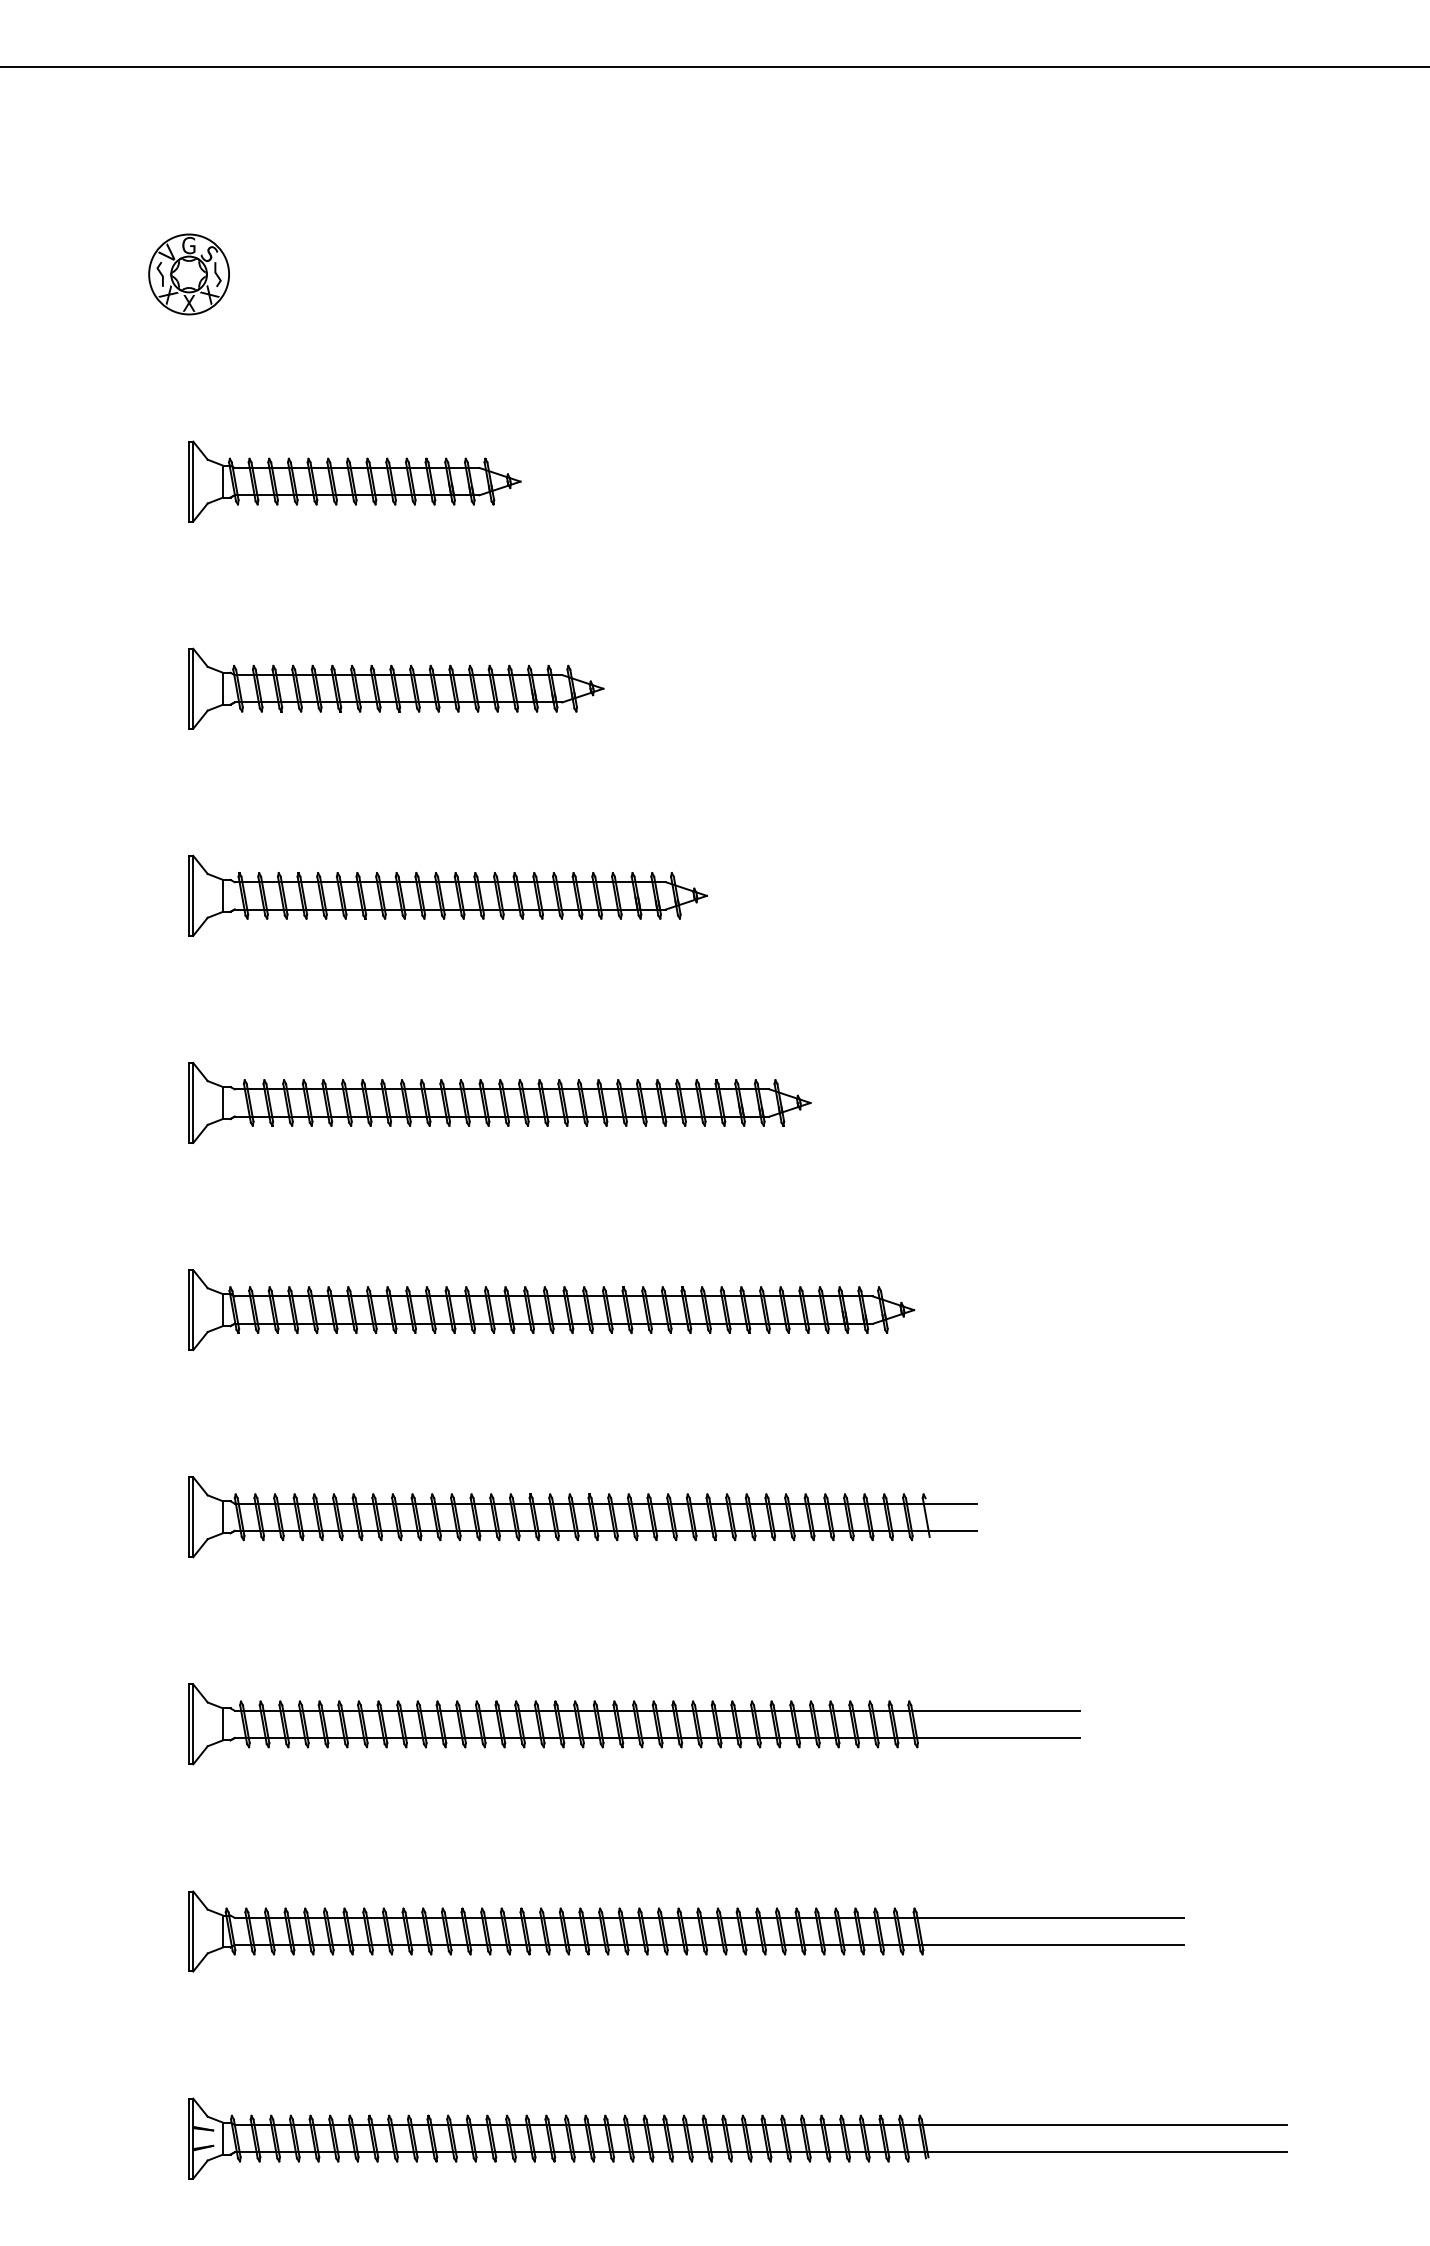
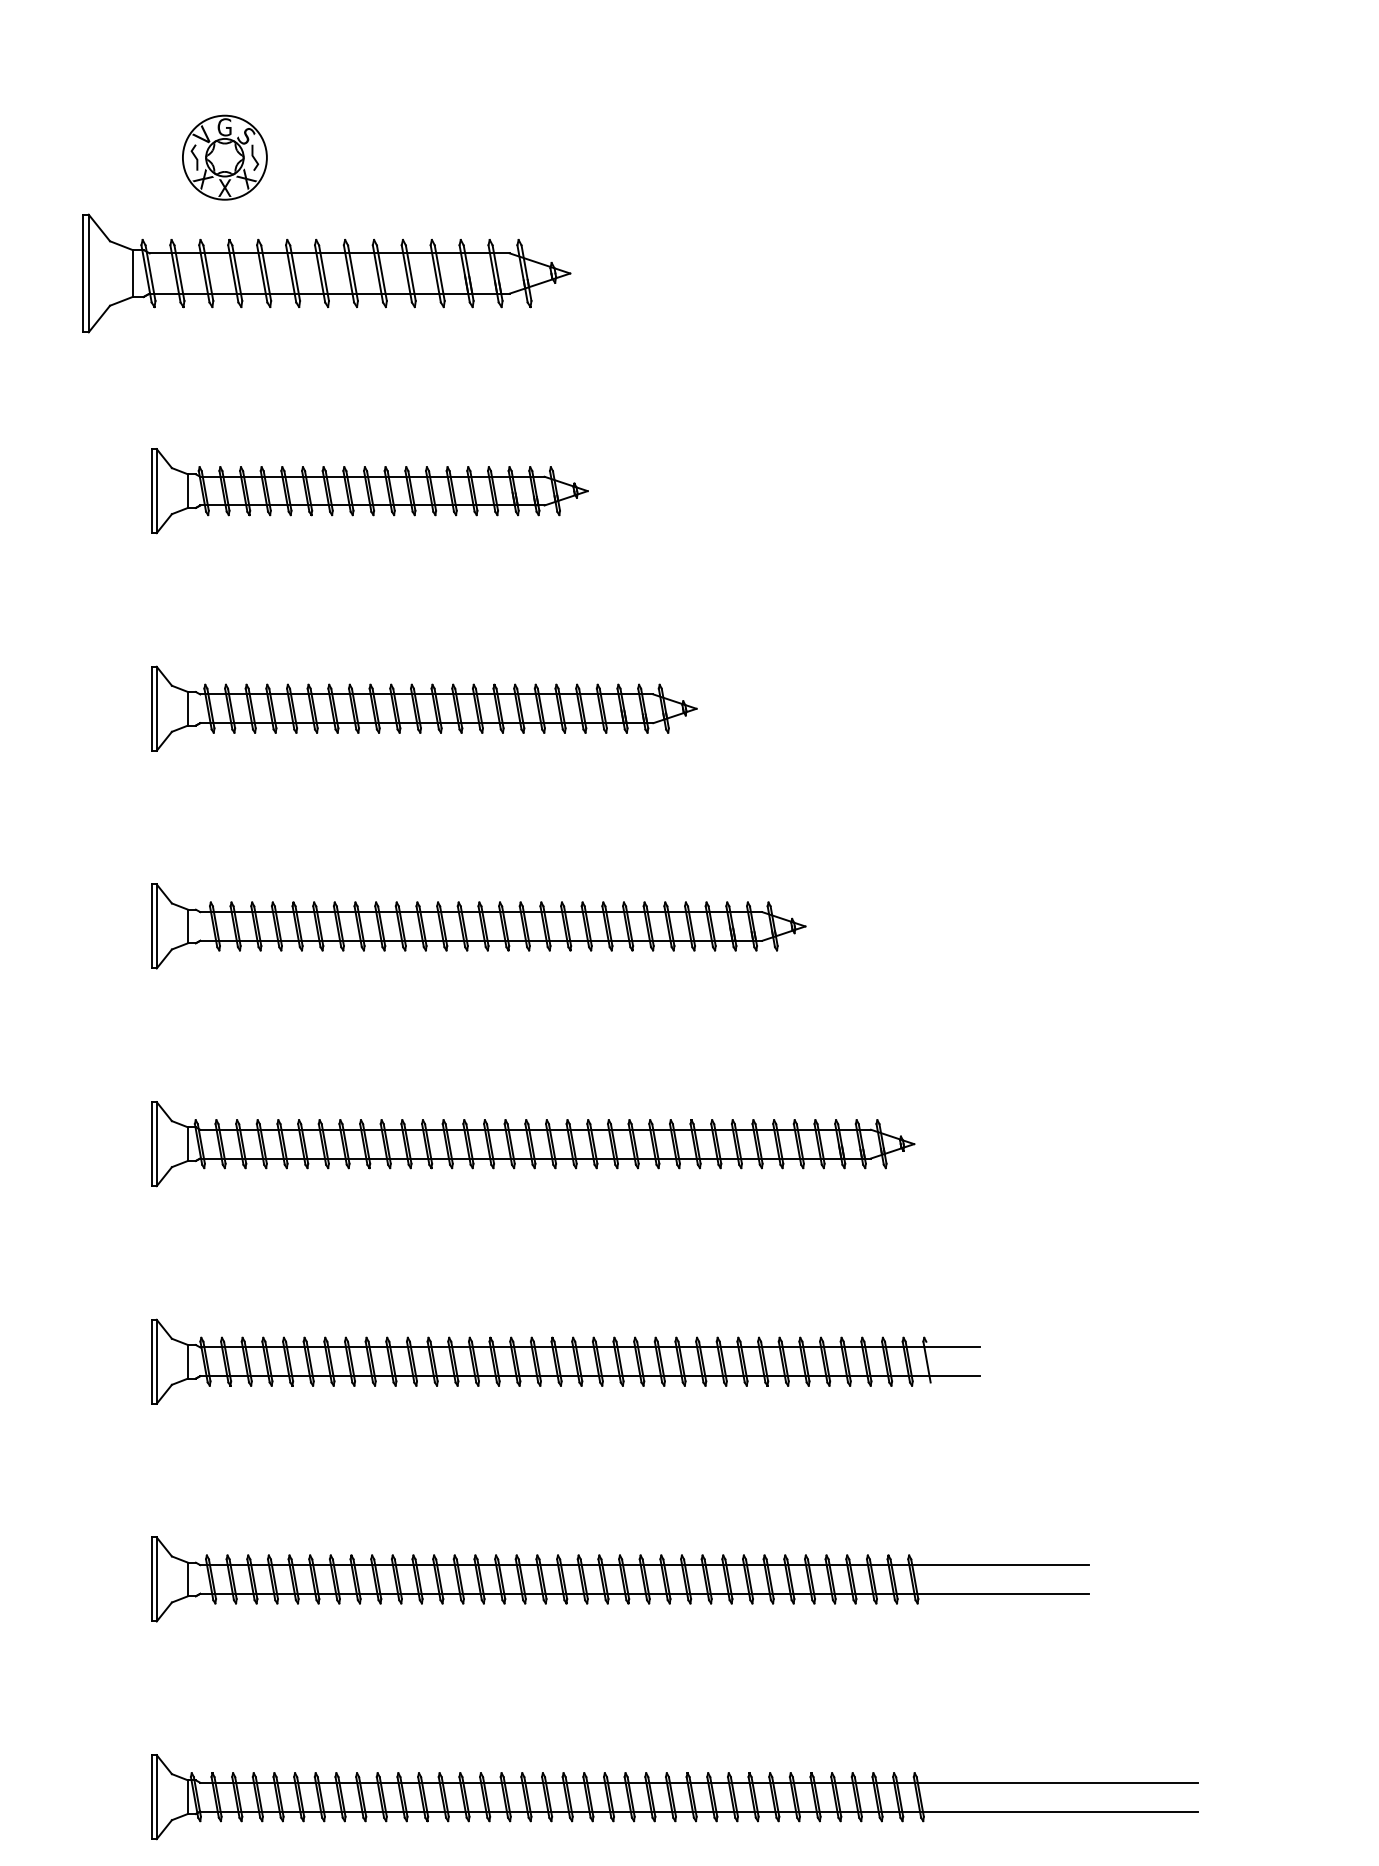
part: (188, 274) -> (224, 157), moved
part: (354, 481) -> (326, 273), size x1.4

